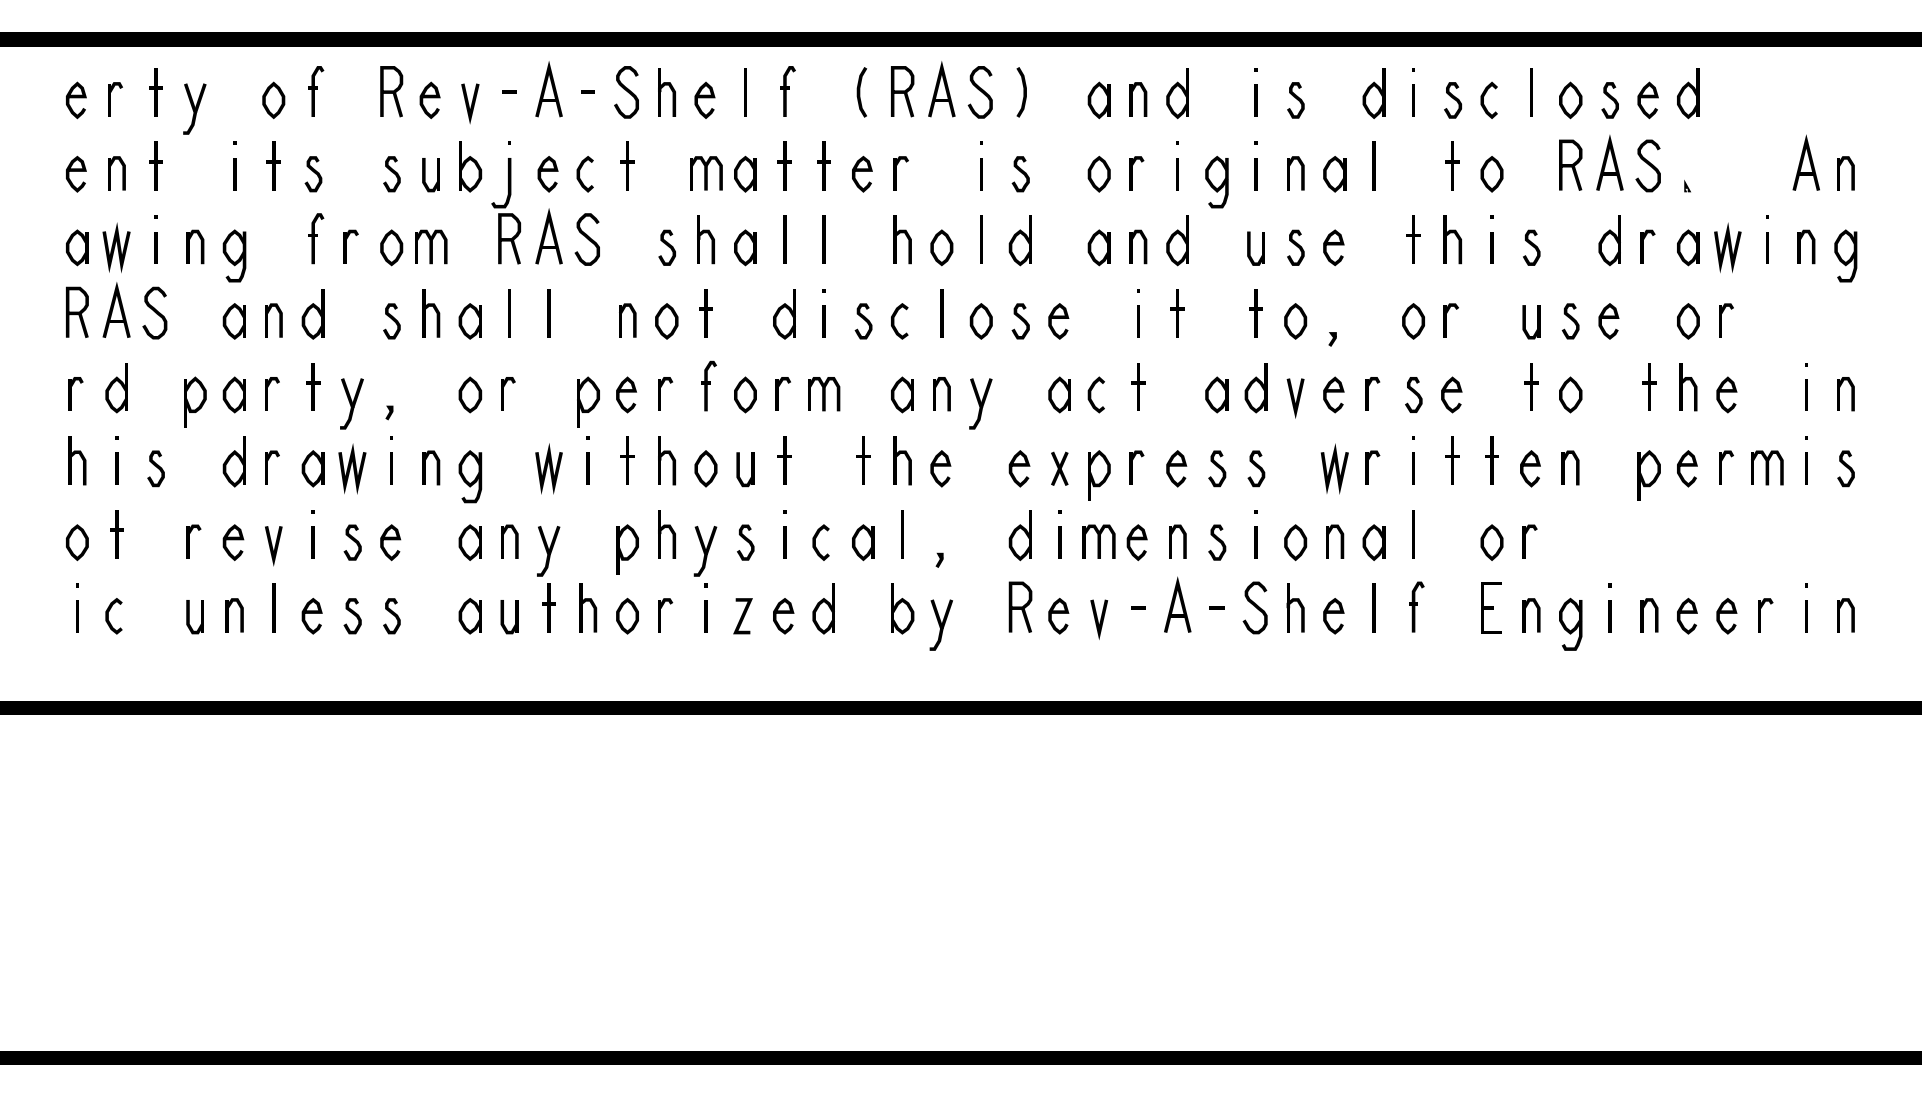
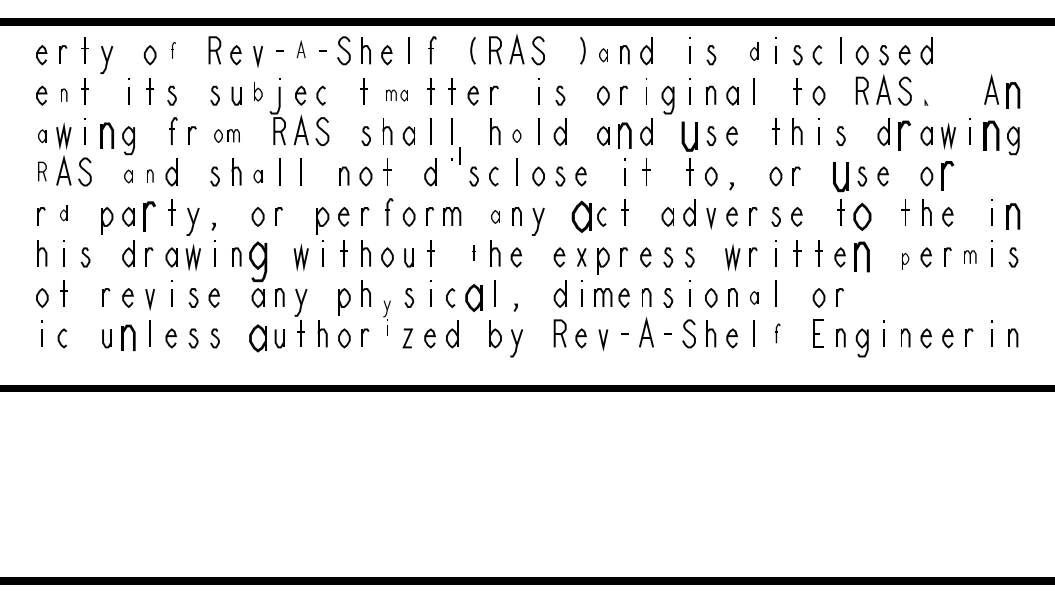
part: (547, 88) -> (300, 48), size x0.6
part: (316, 91) -> (173, 50), size x0.6
curve: (1022, 91) -> (583, 50), moved
part: (1374, 93) -> (754, 51), size x0.7
part: (1099, 100) -> (603, 55), size x0.7
part: (471, 166) -> (258, 91), size x0.7
part: (625, 166) -> (363, 91), moved
part: (115, 171) -> (63, 94), size x0.7
part: (1846, 171) -> (1013, 94), size x1.4
part: (722, 173) -> (396, 95), size x0.6
part: (194, 246) -> (106, 135), size x1.4
part: (412, 246) -> (226, 135), size x0.7
part: (940, 246) -> (516, 135), size x0.7
part: (1137, 246) -> (624, 135), size x1.4
part: (1647, 246) -> (904, 135), size x1.6
part: (1806, 246) -> (991, 135), size x1.6
part: (77, 248) -> (42, 136), size x0.7
part: (1256, 248) -> (689, 136), size x1.6
part: (77, 312) -> (42, 171), size x0.7
part: (274, 319) -> (150, 175), size x0.7
part: (1725, 319) -> (947, 175), size x1.6
part: (234, 321) -> (128, 176), size x0.7
part: (469, 321) -> (257, 176), size x0.7
line: (822, 321) -> (459, 155), moved
part: (1531, 321) -> (840, 176), size x1.6
part: (115, 386) -> (63, 212), size x0.6
part: (272, 394) -> (149, 216), size x1.6
part: (902, 394) -> (495, 216), size x0.7
part: (1059, 394) -> (581, 216), size x1.6
part: (1569, 394) -> (861, 216), size x1.4
part: (1846, 394) -> (1013, 216), size x1.4
part: (862, 461) -> (473, 253), size x0.6
part: (1571, 467) -> (862, 256), size x1.6
part: (1767, 467) -> (970, 256), size x0.7
part: (1649, 474) -> (905, 260), size x0.6
part: (469, 476) -> (257, 261), size x1.4
part: (862, 541) -> (473, 297), size x1.4
part: (1374, 541) -> (754, 297), size x0.7
part: (704, 578) -> (386, 317), size x0.6
part: (1416, 607) -> (777, 333), size x0.7
part: (234, 614) -> (128, 337), size x1.4
part: (469, 616) -> (257, 338), size x1.4

